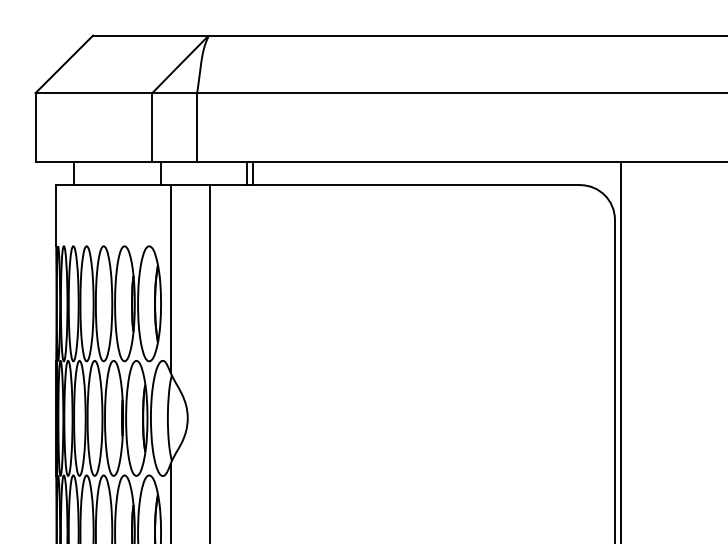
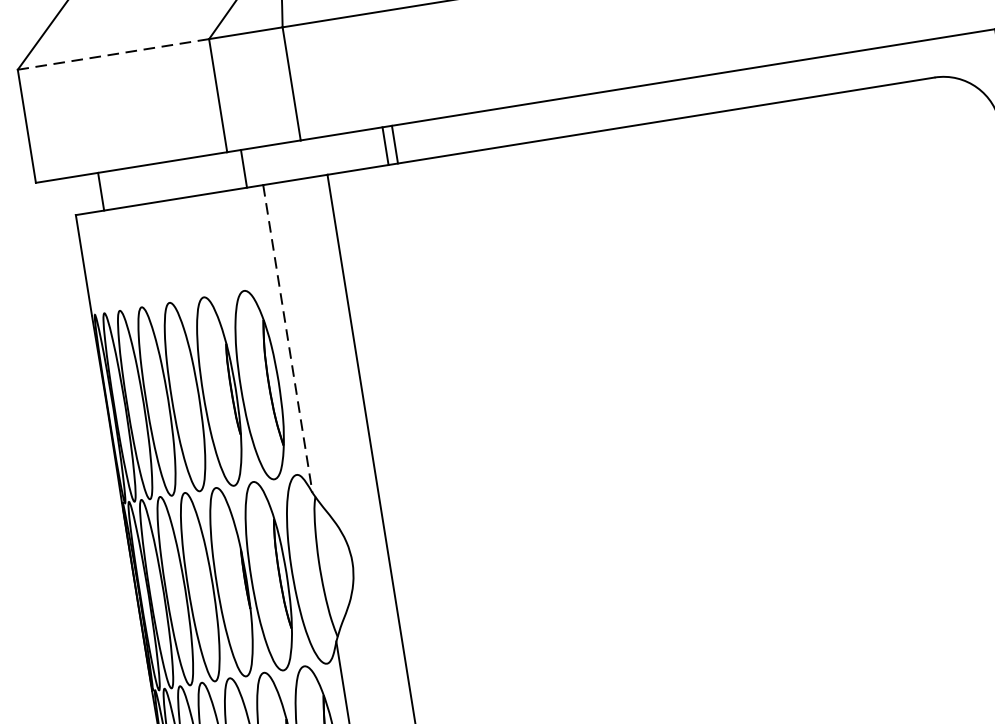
line: (93, 93) -> (112, 55), solid -> dashed
line: (170, 279) -> (287, 339), solid -> dashed

